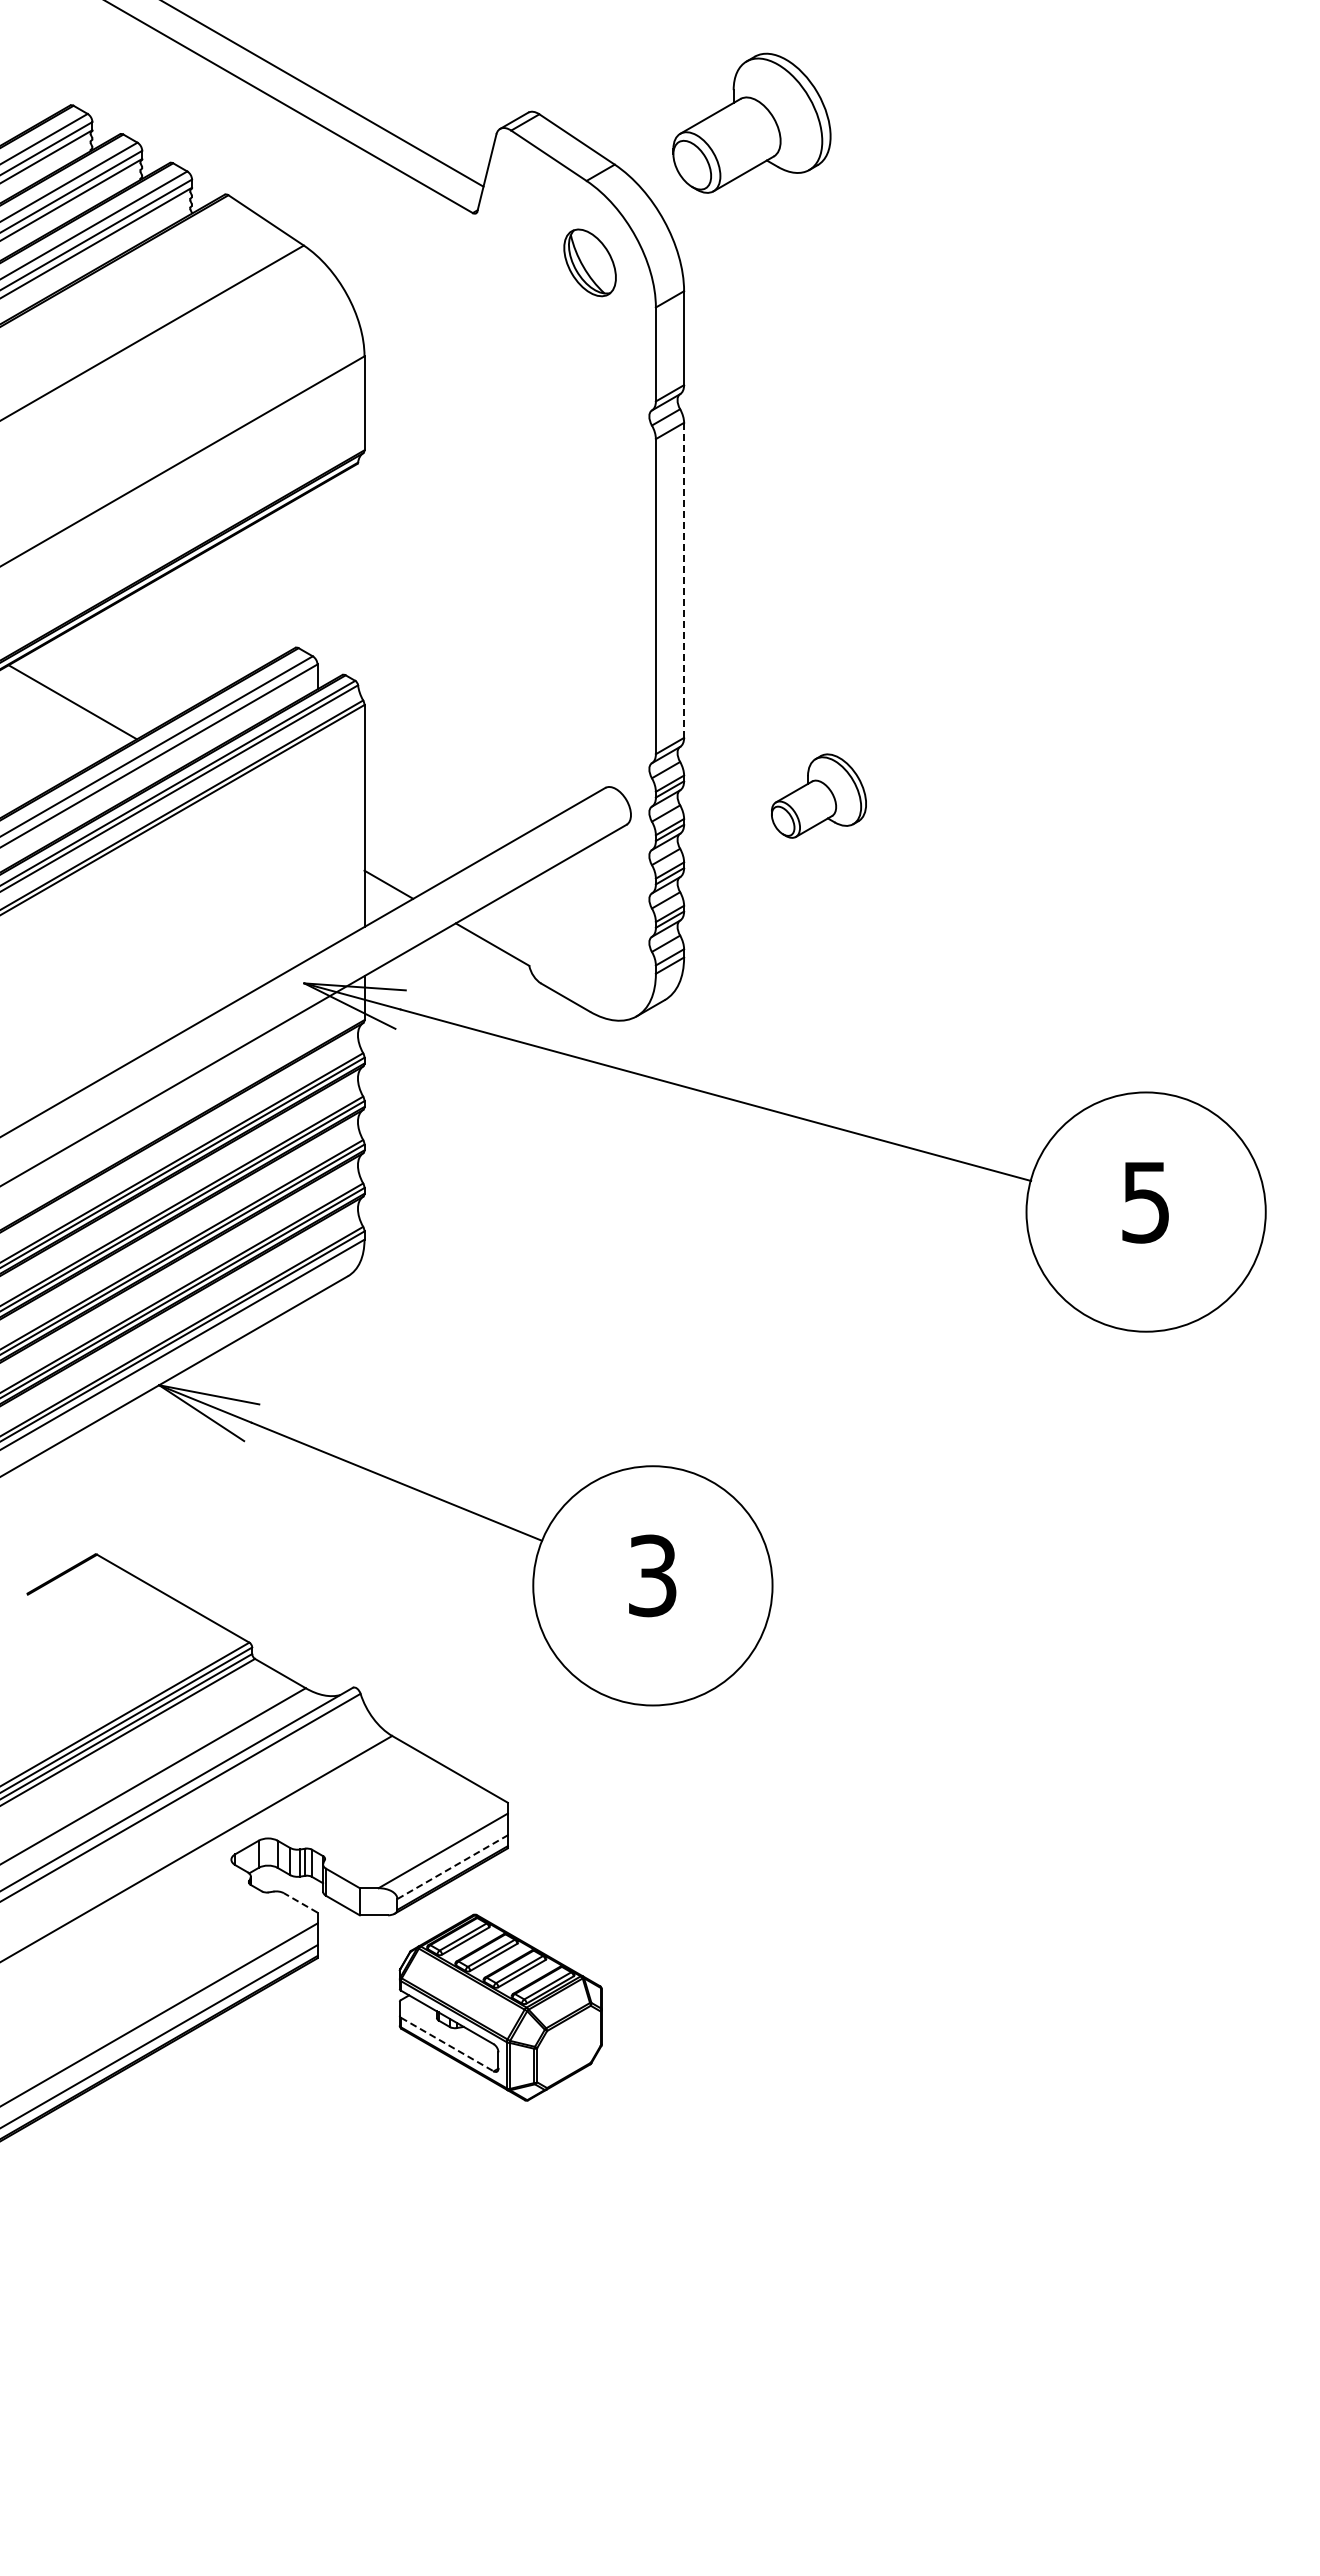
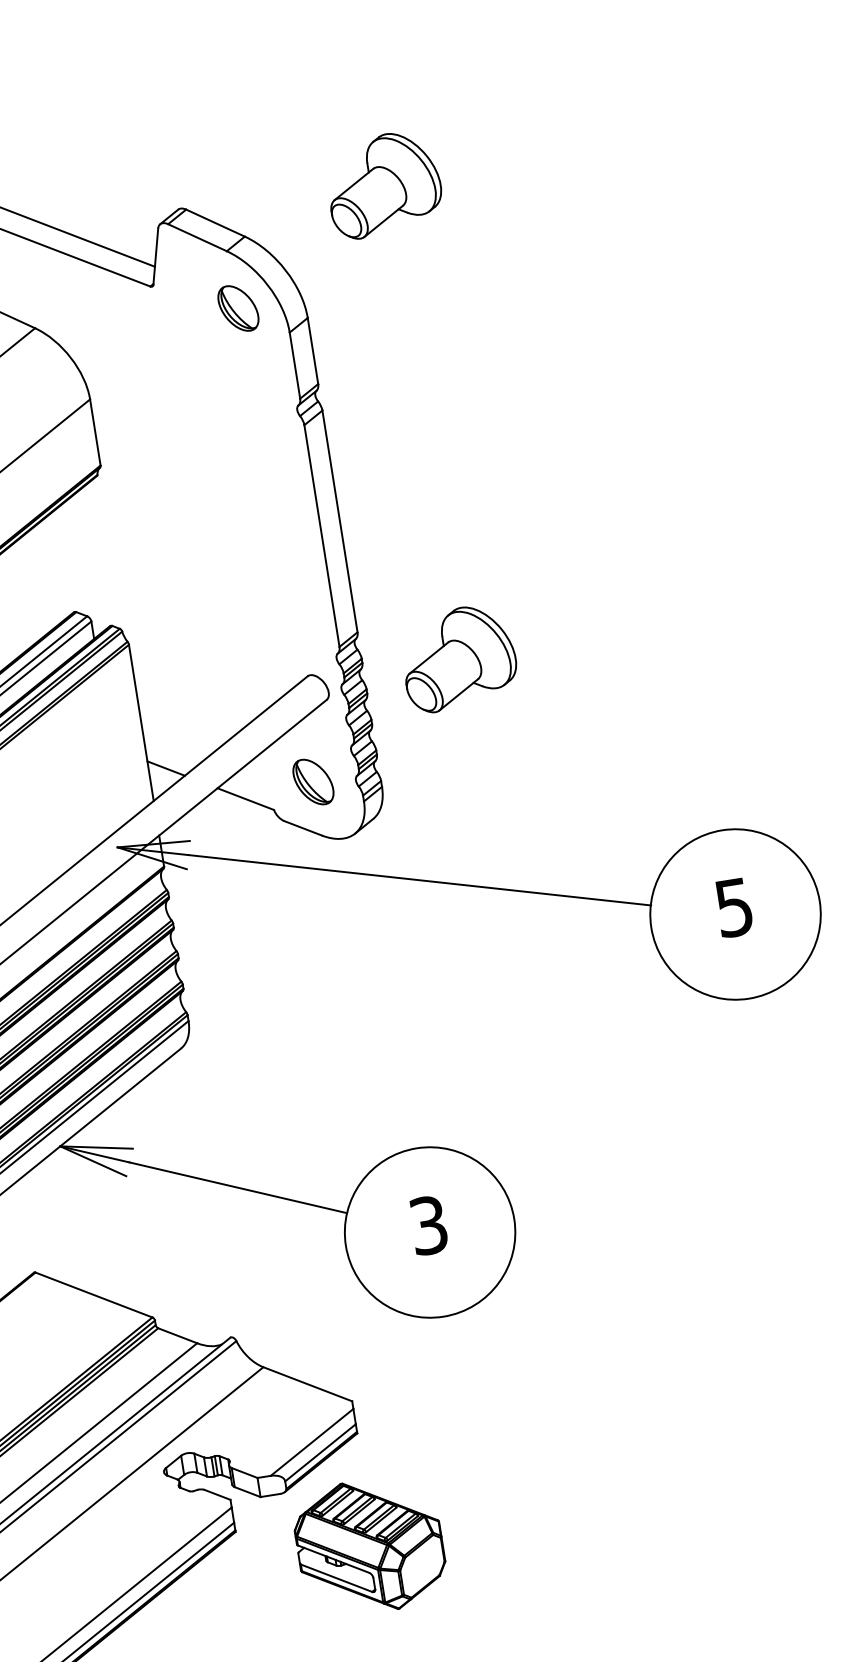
part: (751, 122) -> (383, 184), moved
line: (684, 580) -> (340, 521), dashed -> solid
part: (818, 795) -> (458, 657), size x1.67
part: (589, 935) -> (312, 781), added
line: (452, 1867) -> (320, 1453), dashed -> solid
line: (300, 1902) -> (217, 1494), dashed -> solid
line: (447, 2044) -> (336, 1578), dashed -> solid

